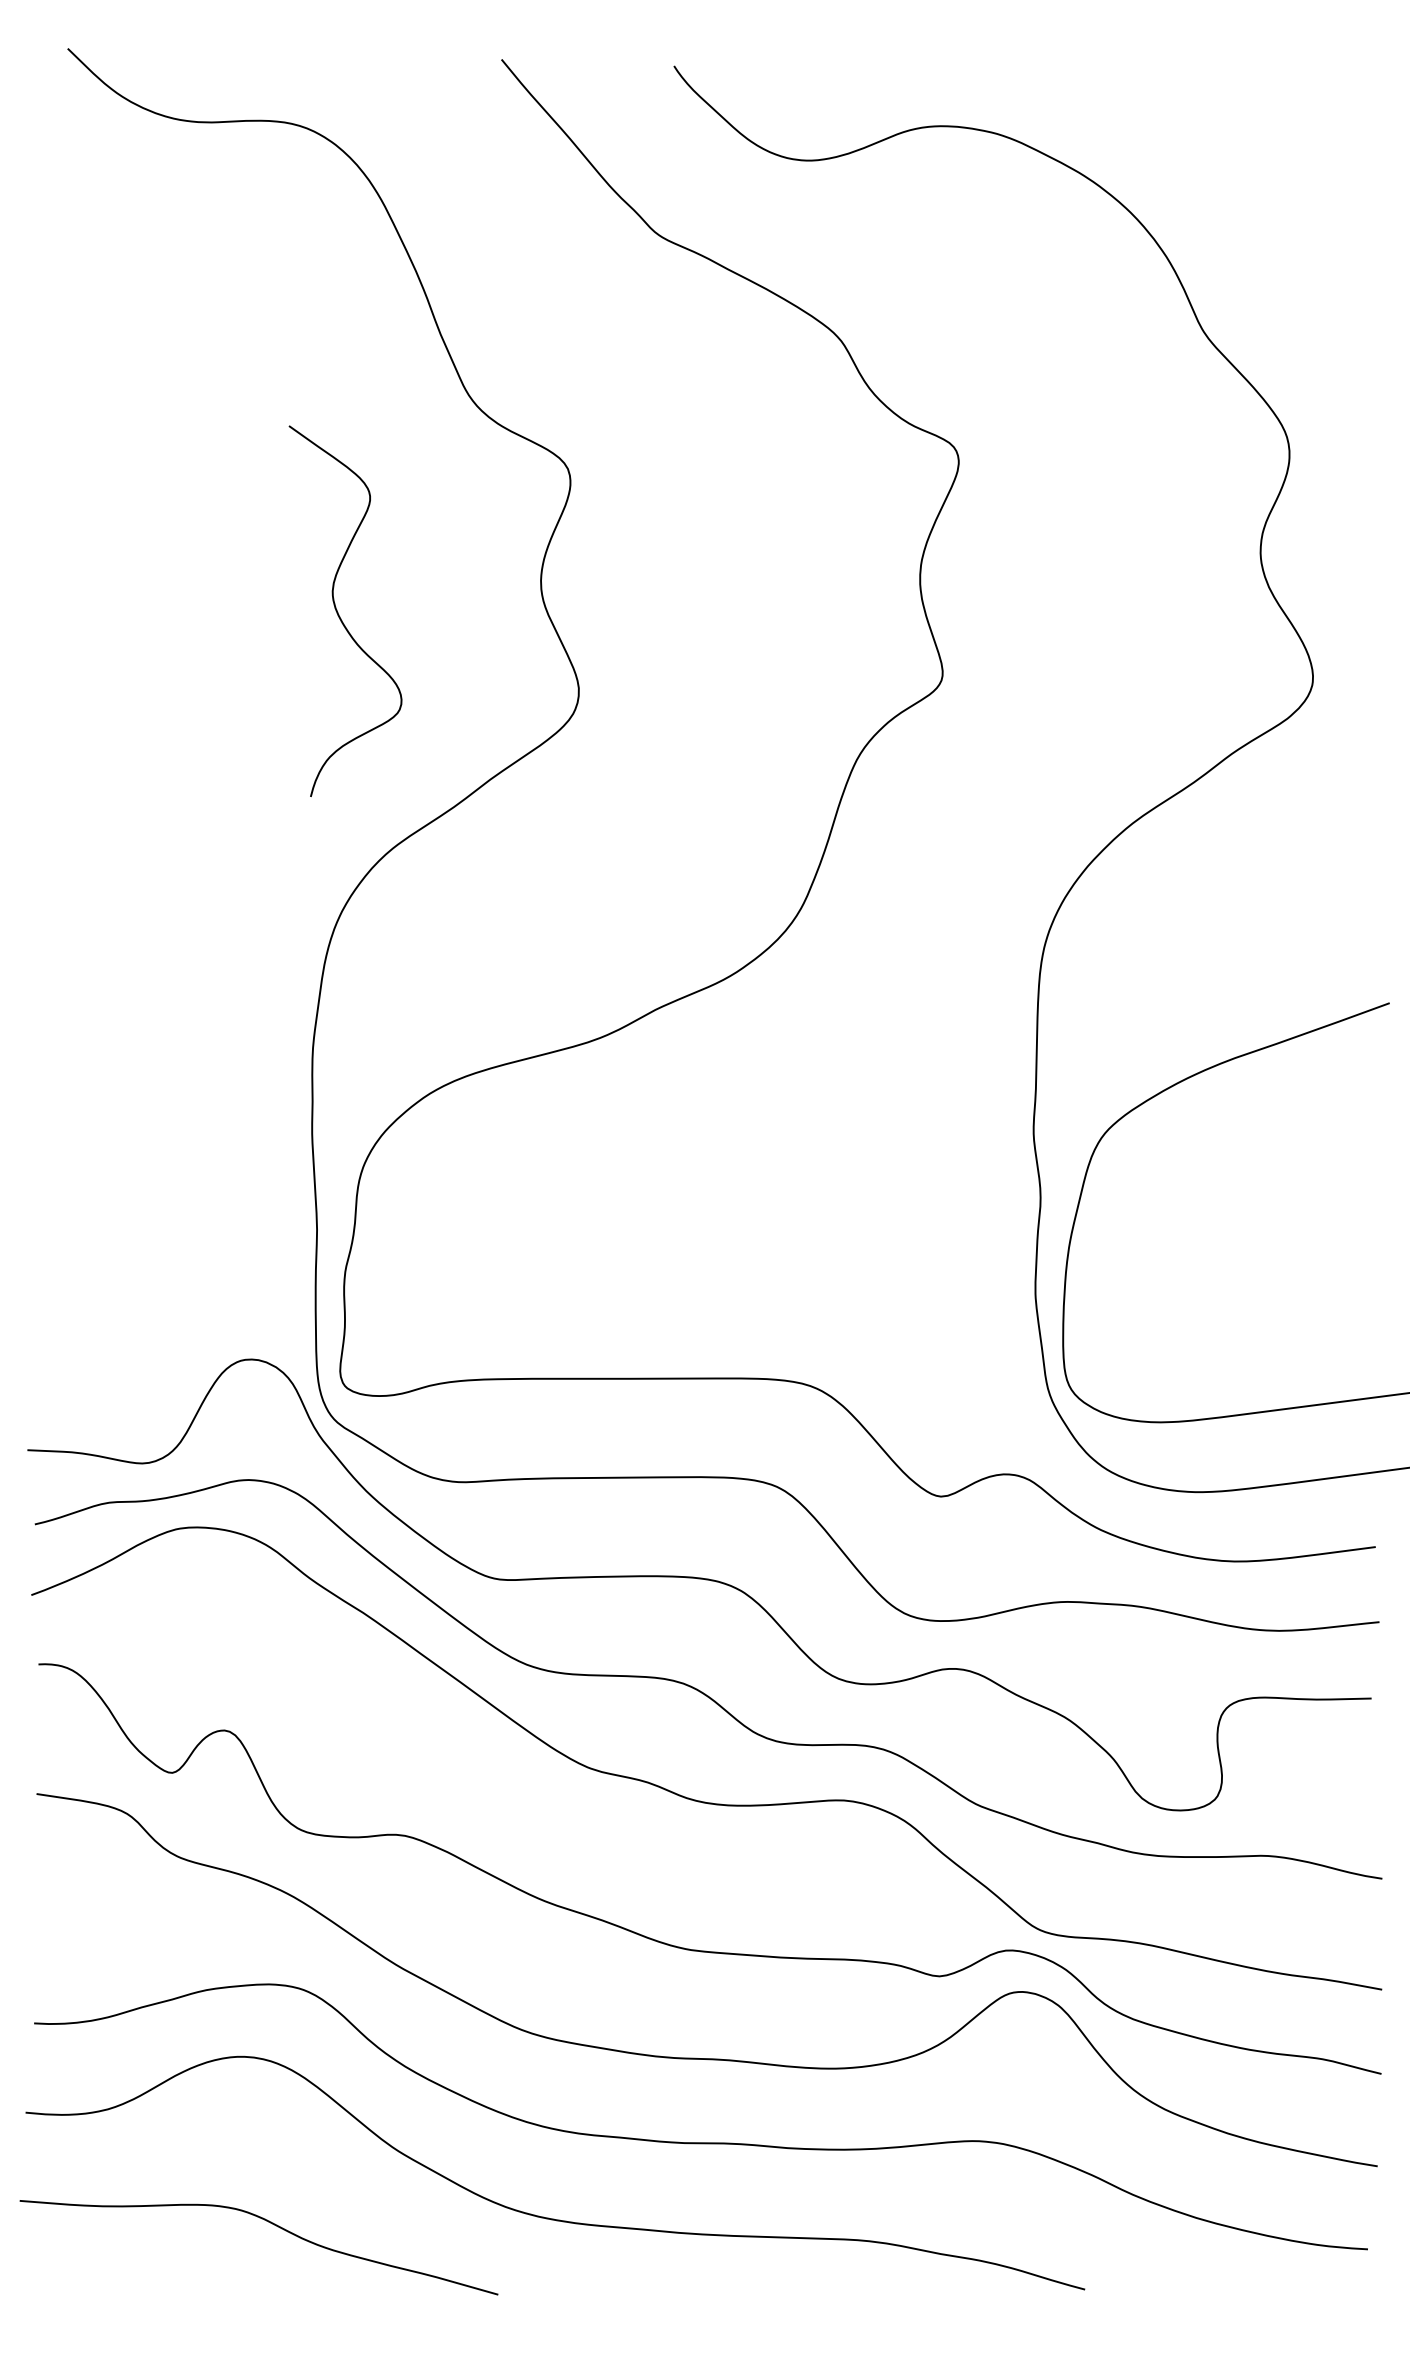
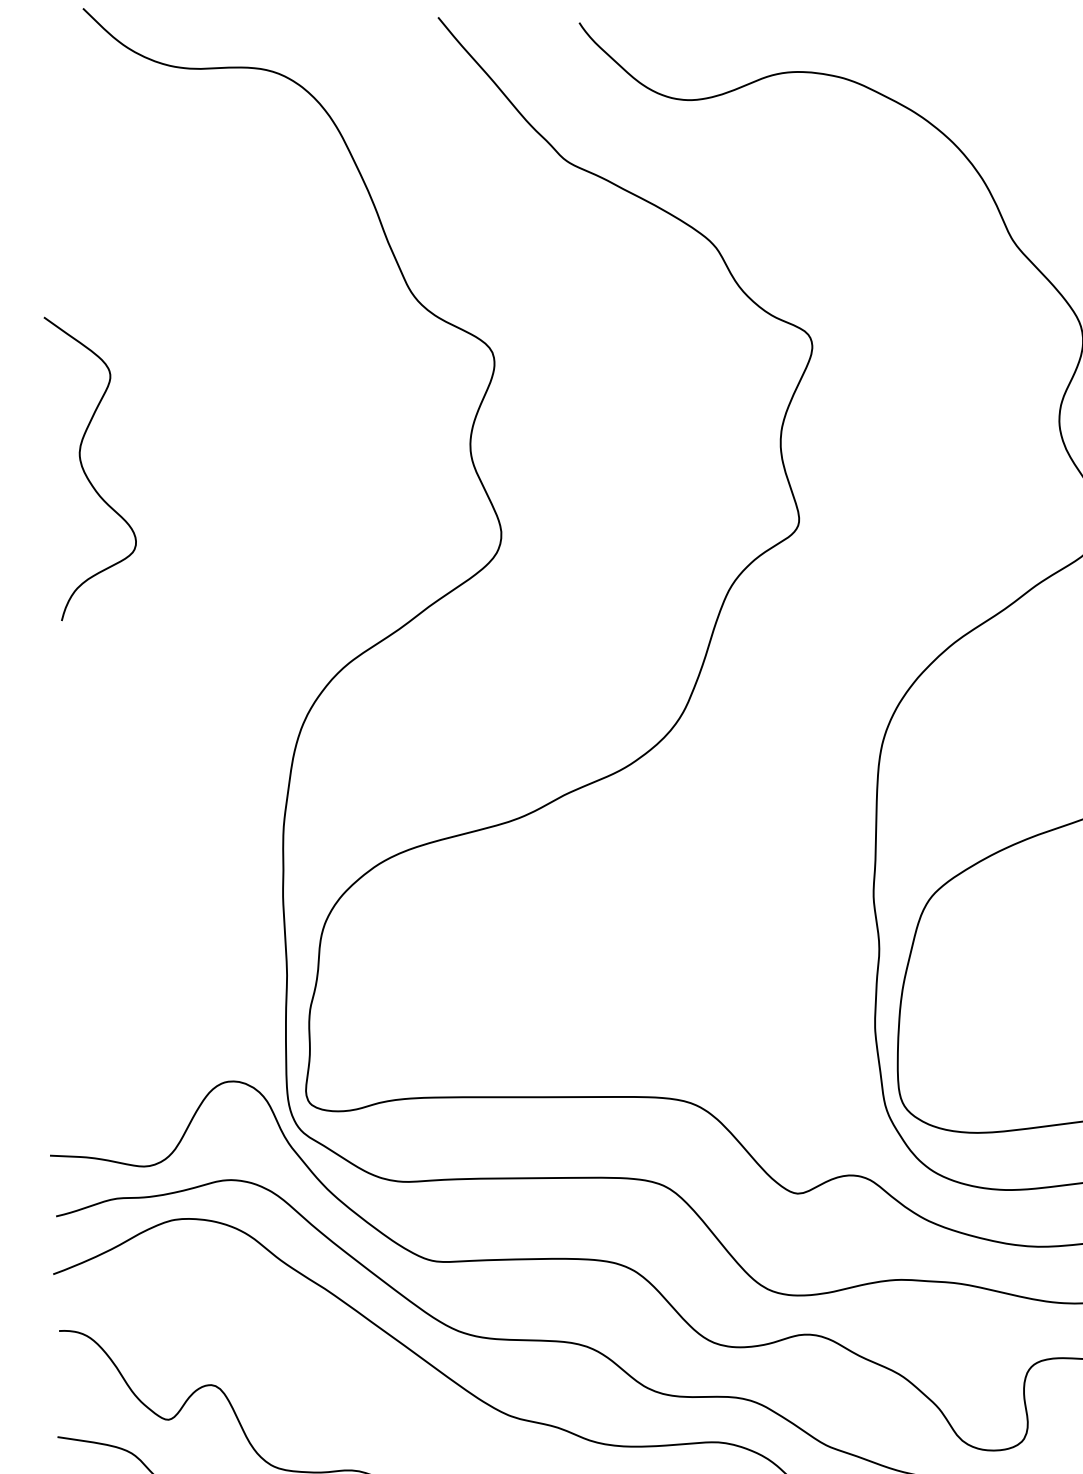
curve: (339, 614) -> (85, 471), moved

